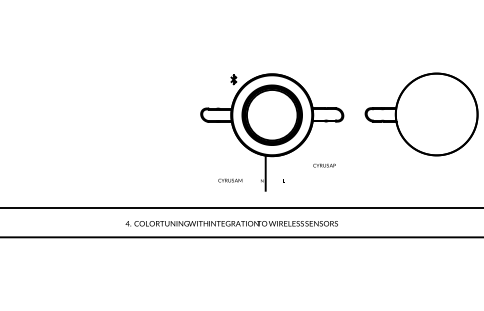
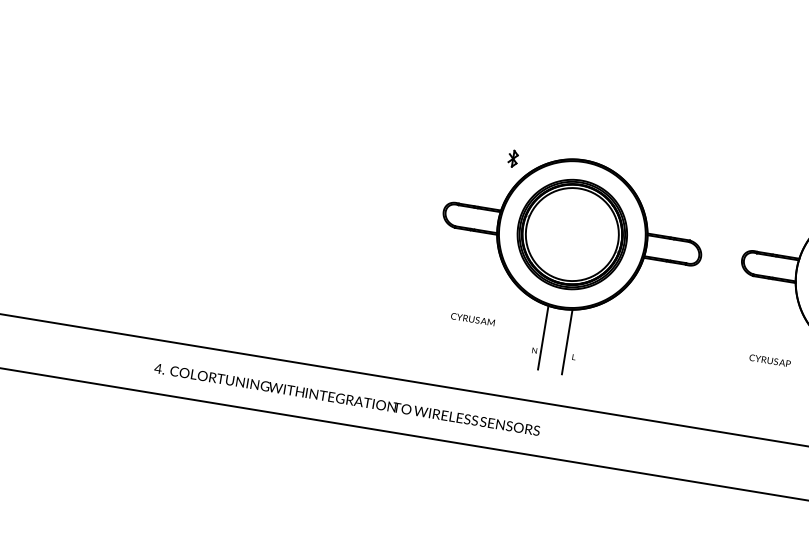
text: (324, 165) -> (770, 360), moved
line: (278, 173) -> (566, 342), added
text: (230, 180) -> (473, 319), moved
text: (231, 223) -> (346, 399), moved

